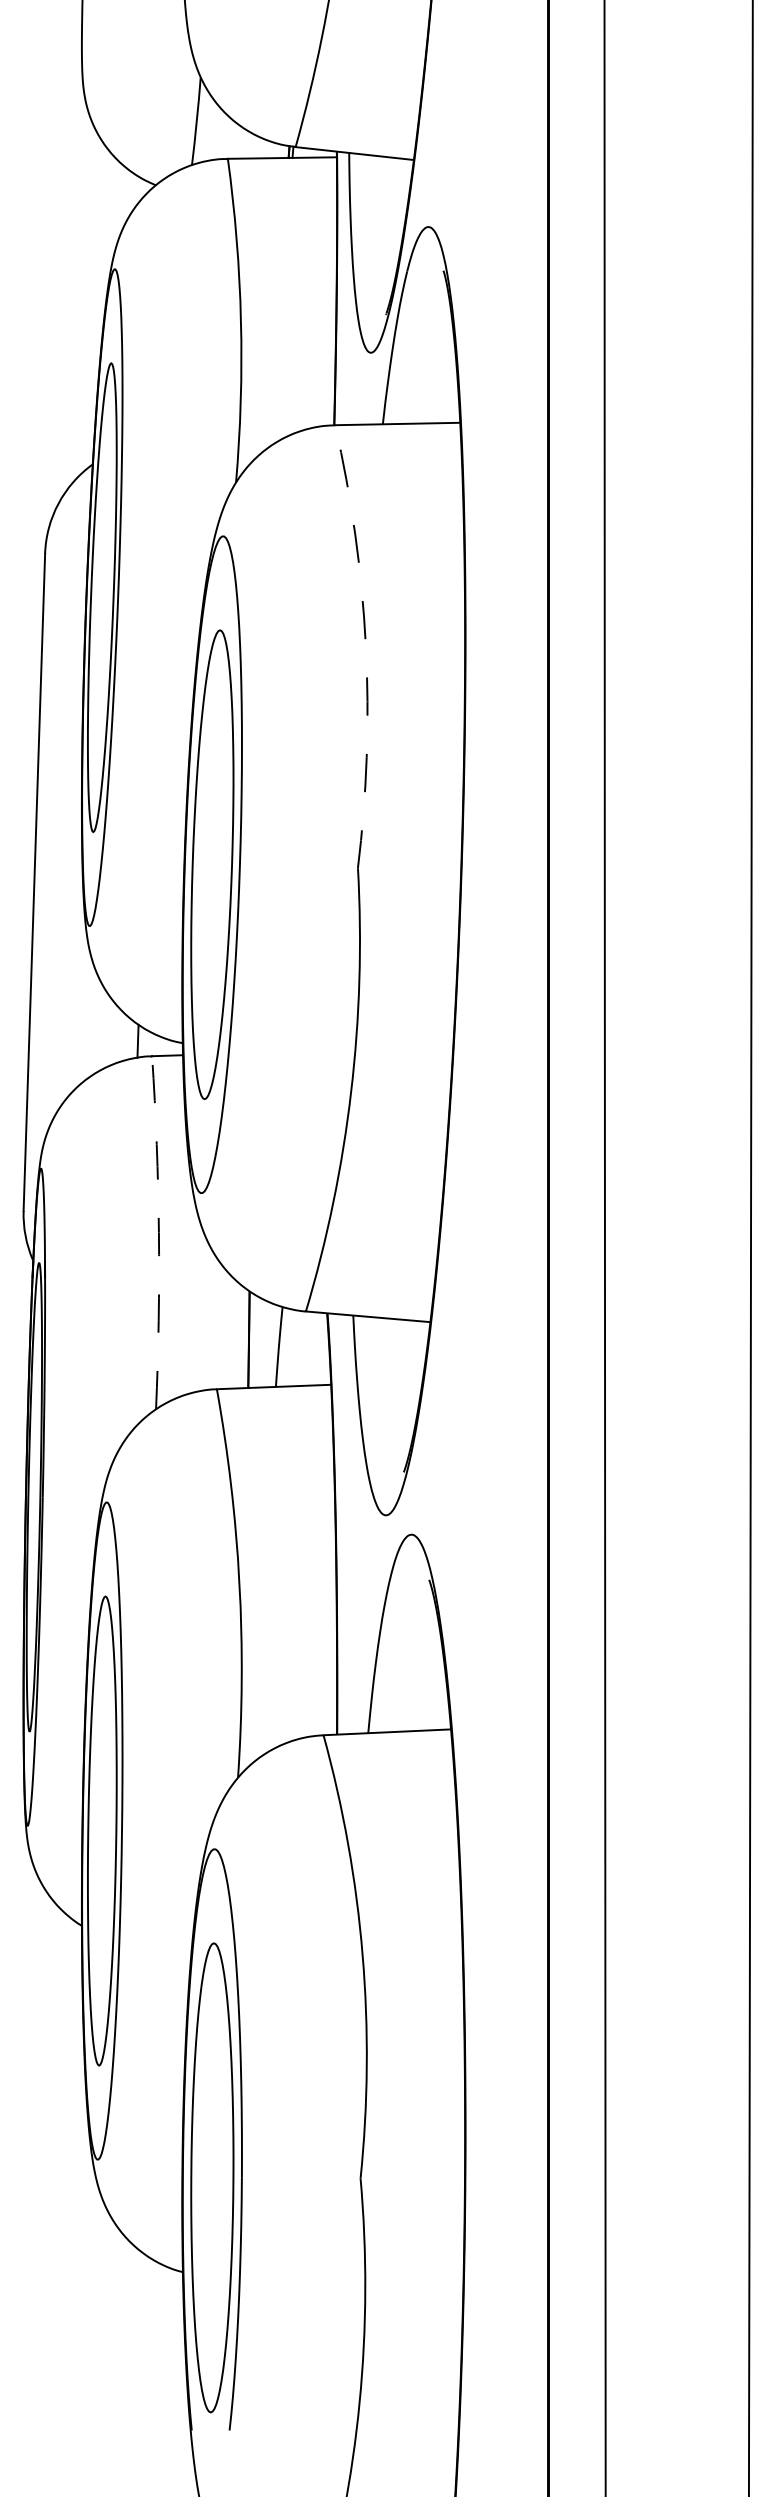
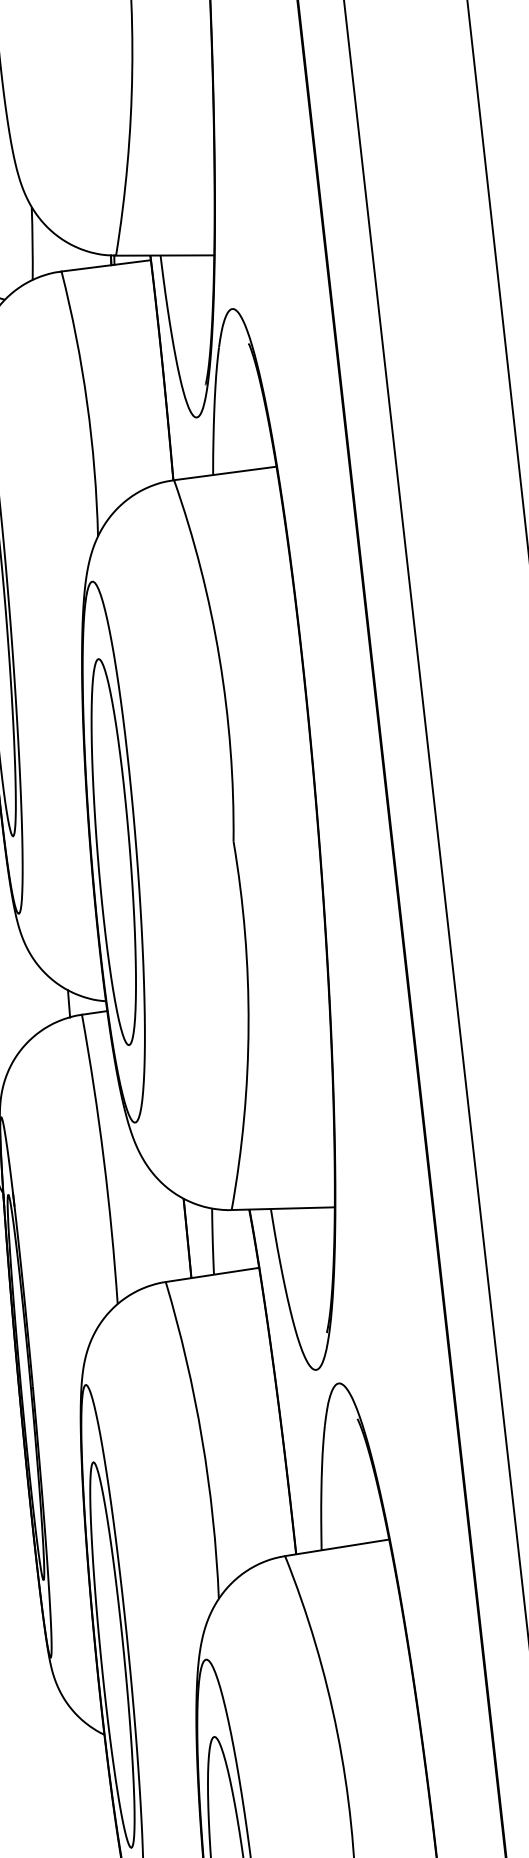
arc: (365, 645) -> (219, 658), dashed -> solid
arc: (158, 1232) -> (103, 1158), dashed -> solid

